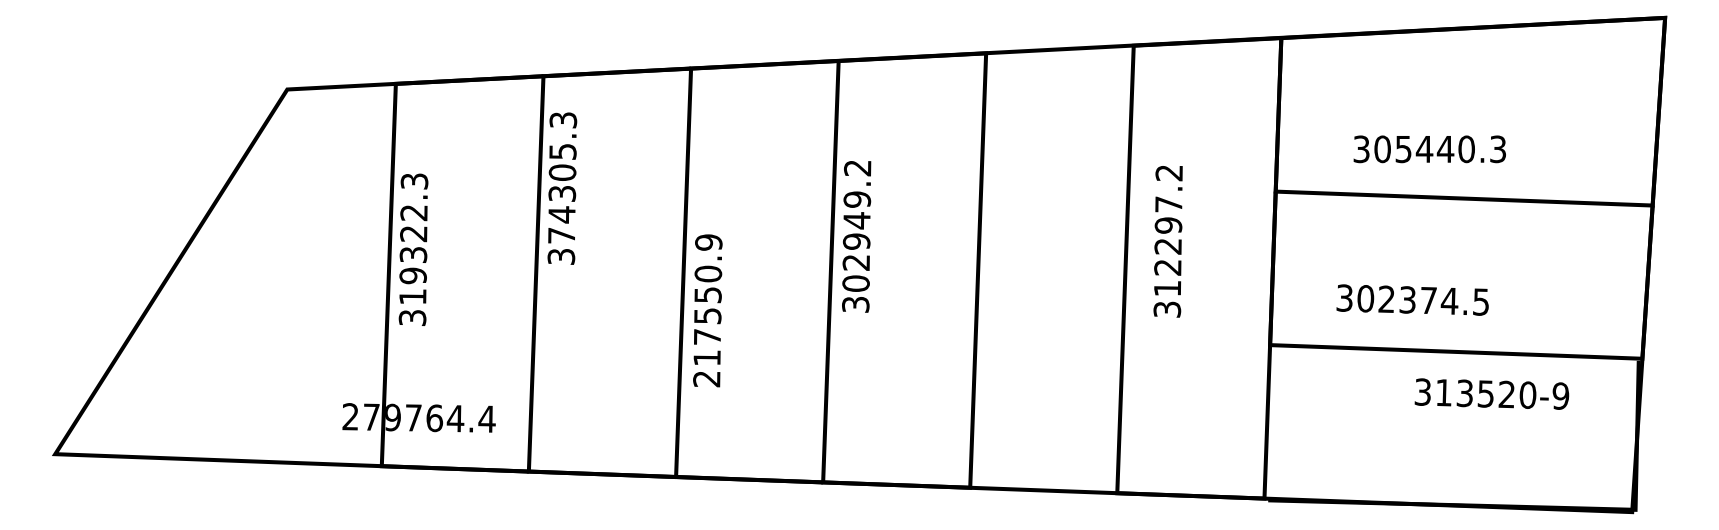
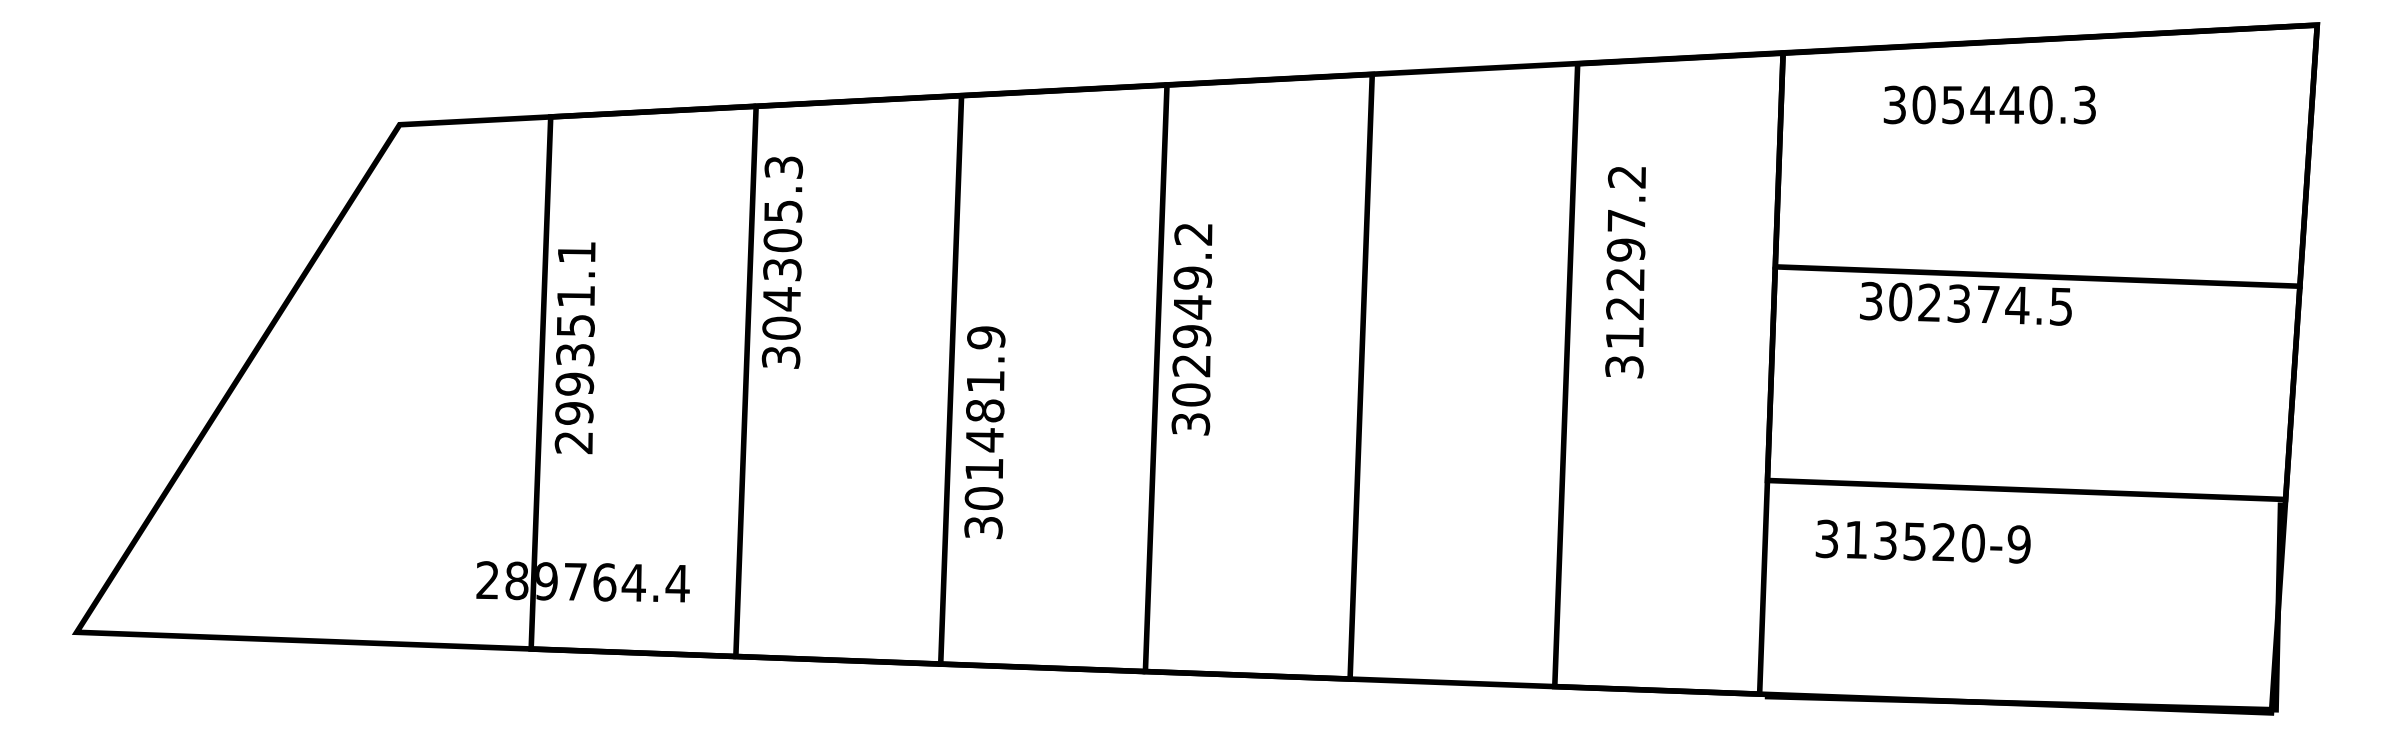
text: (1429, 148) -> (1989, 104), moved
text: (561, 235) -> (781, 327), 374305.3 -> 304305.3
text: (1168, 241) -> (1625, 272), moved
text: (413, 249) -> (575, 347), 319322.3 -> 299351.1
text: (1412, 299) -> (1965, 303), moved
text: (707, 326) -> (984, 454), 217550.9 -> 301481.9
text: (1491, 393) -> (1922, 541), moved
text: (371, 416) -> (516, 580), 279764.4 -> 289764.4

